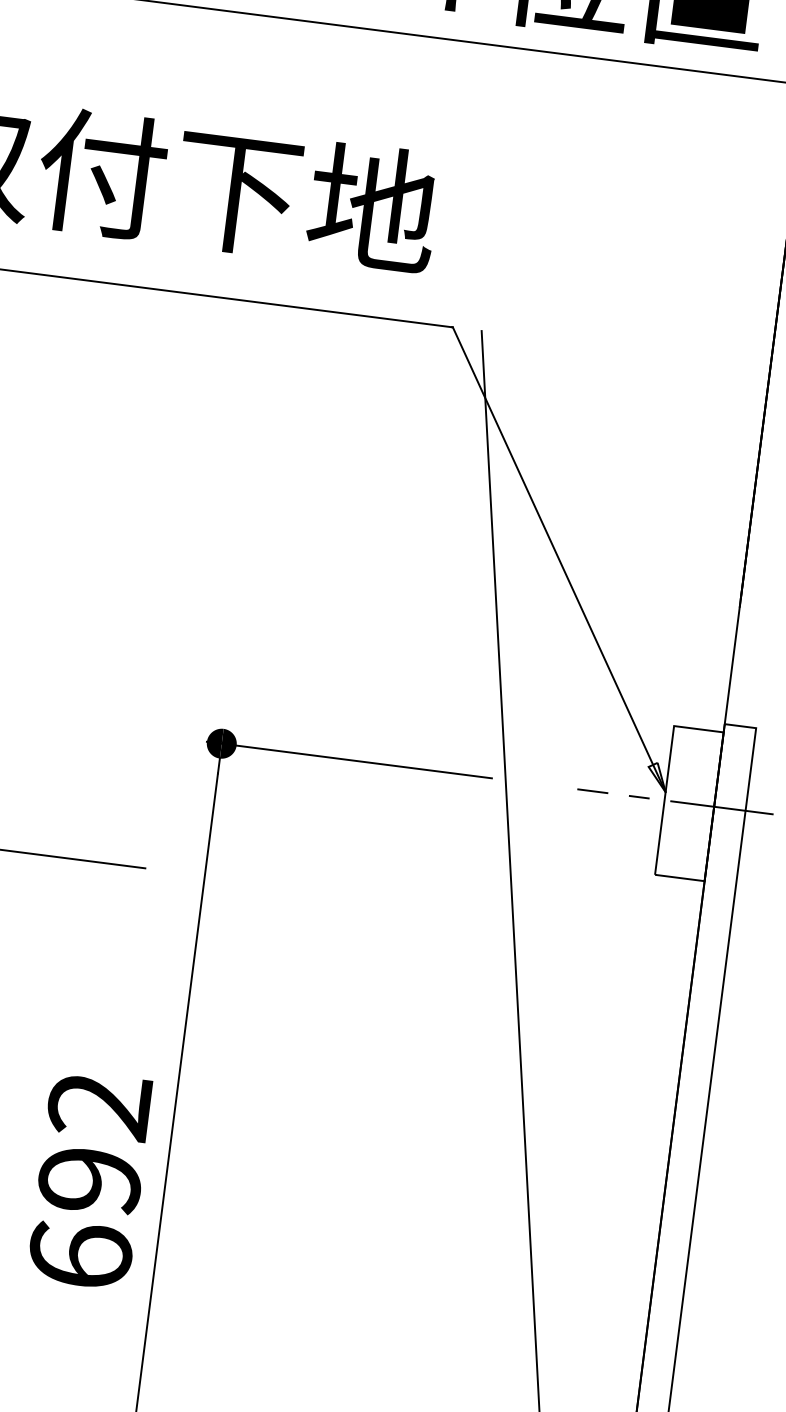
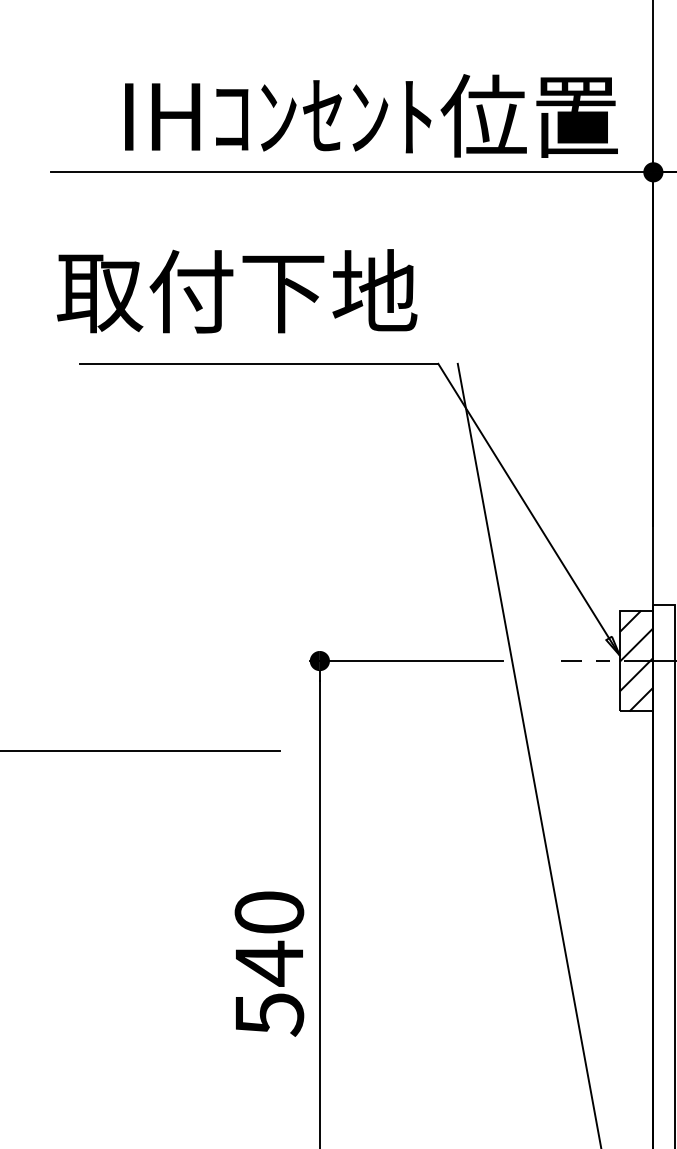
hatch: (689, 802) -> (636, 660), added
text: (90, 1180) -> (269, 963), 692 -> 540

